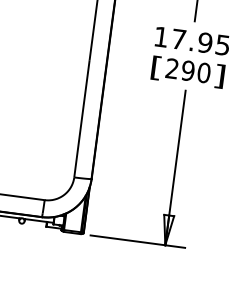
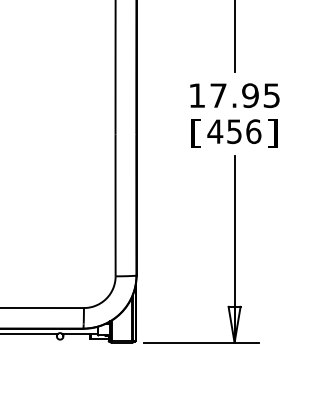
text: (188, 70) -> (234, 131), 290 -> 456

